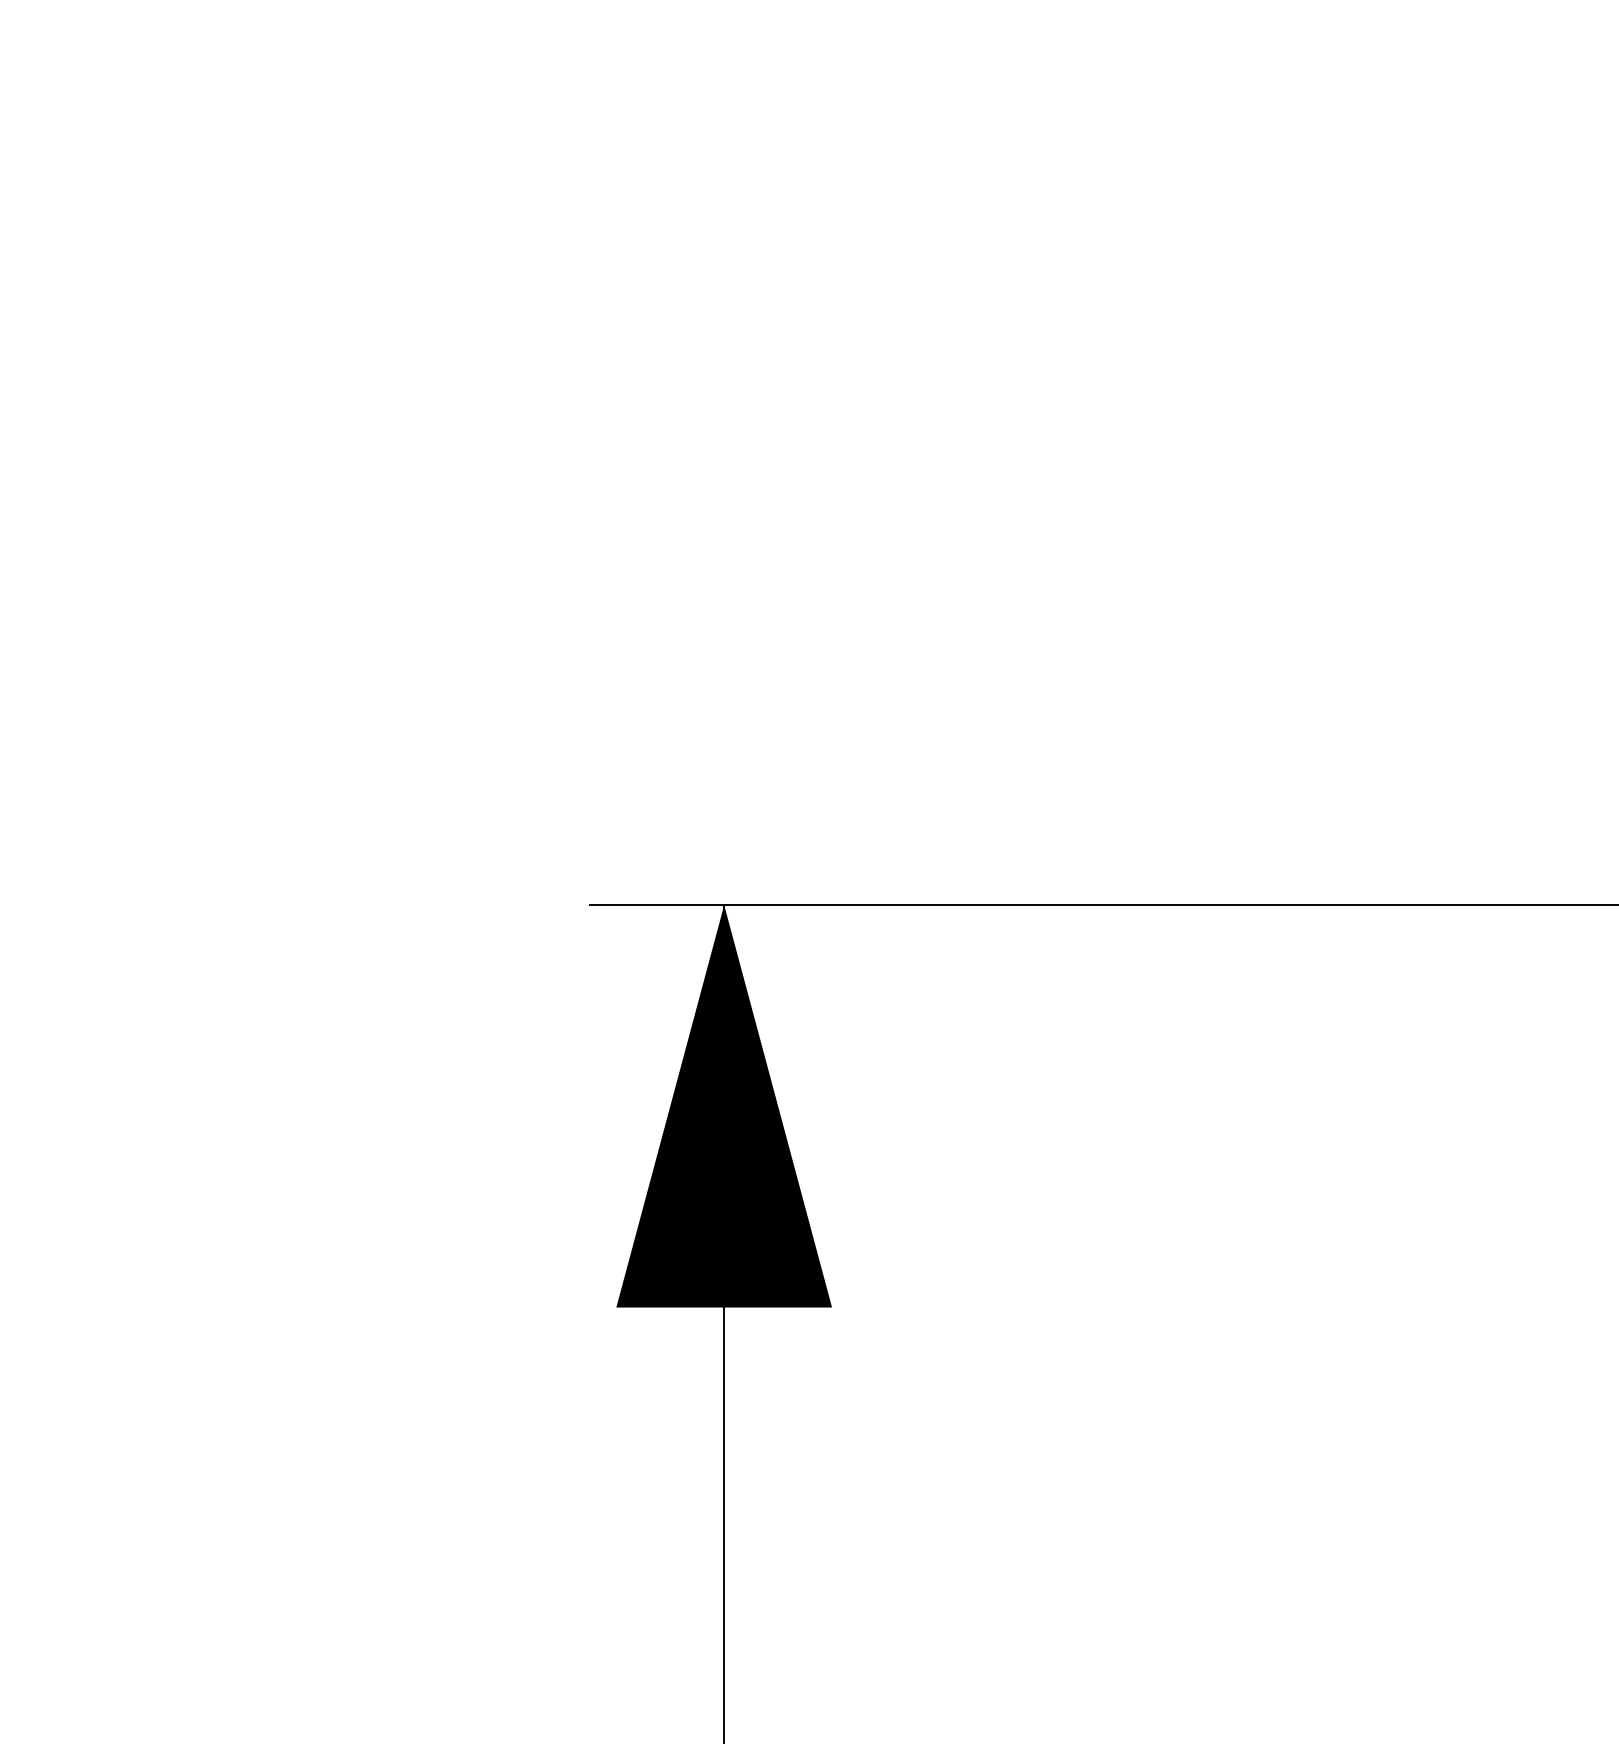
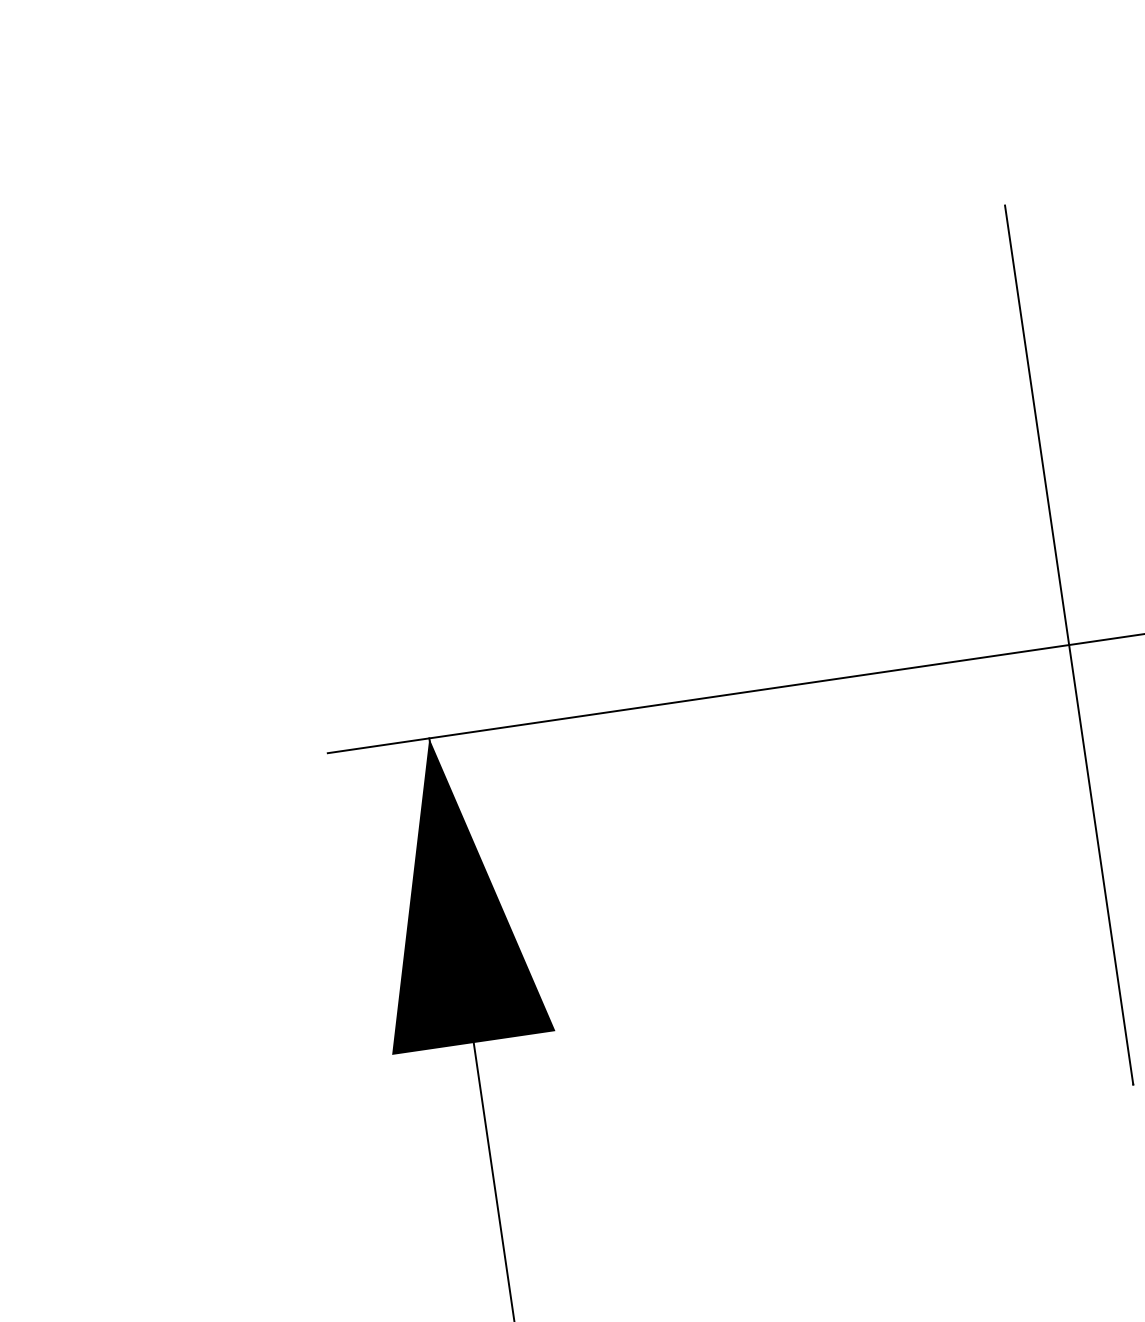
line: (1569, 904) -> (1069, 644), added

